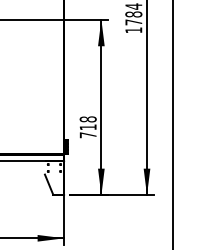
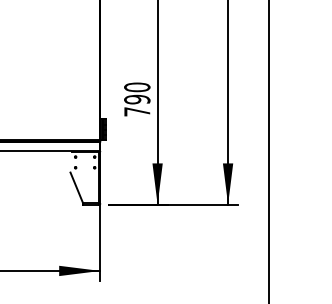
text: (87, 123) -> (136, 93), 718 -> 790

